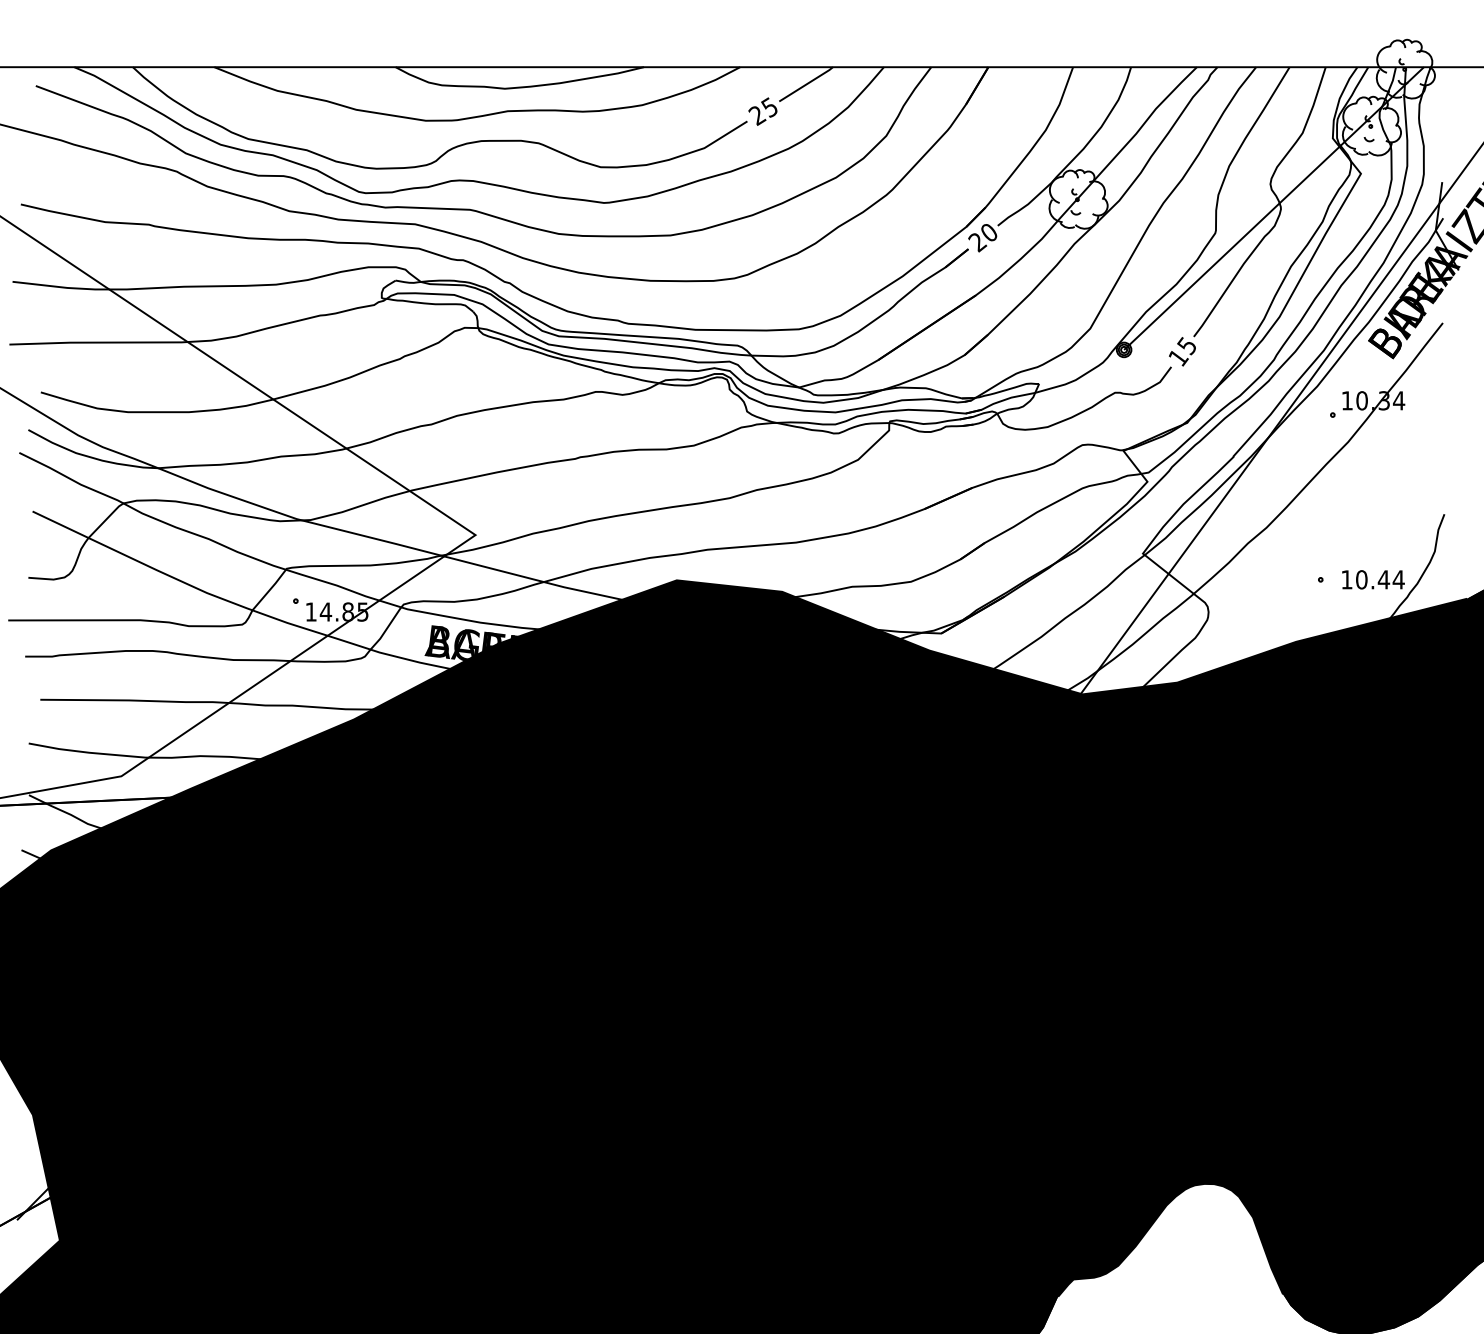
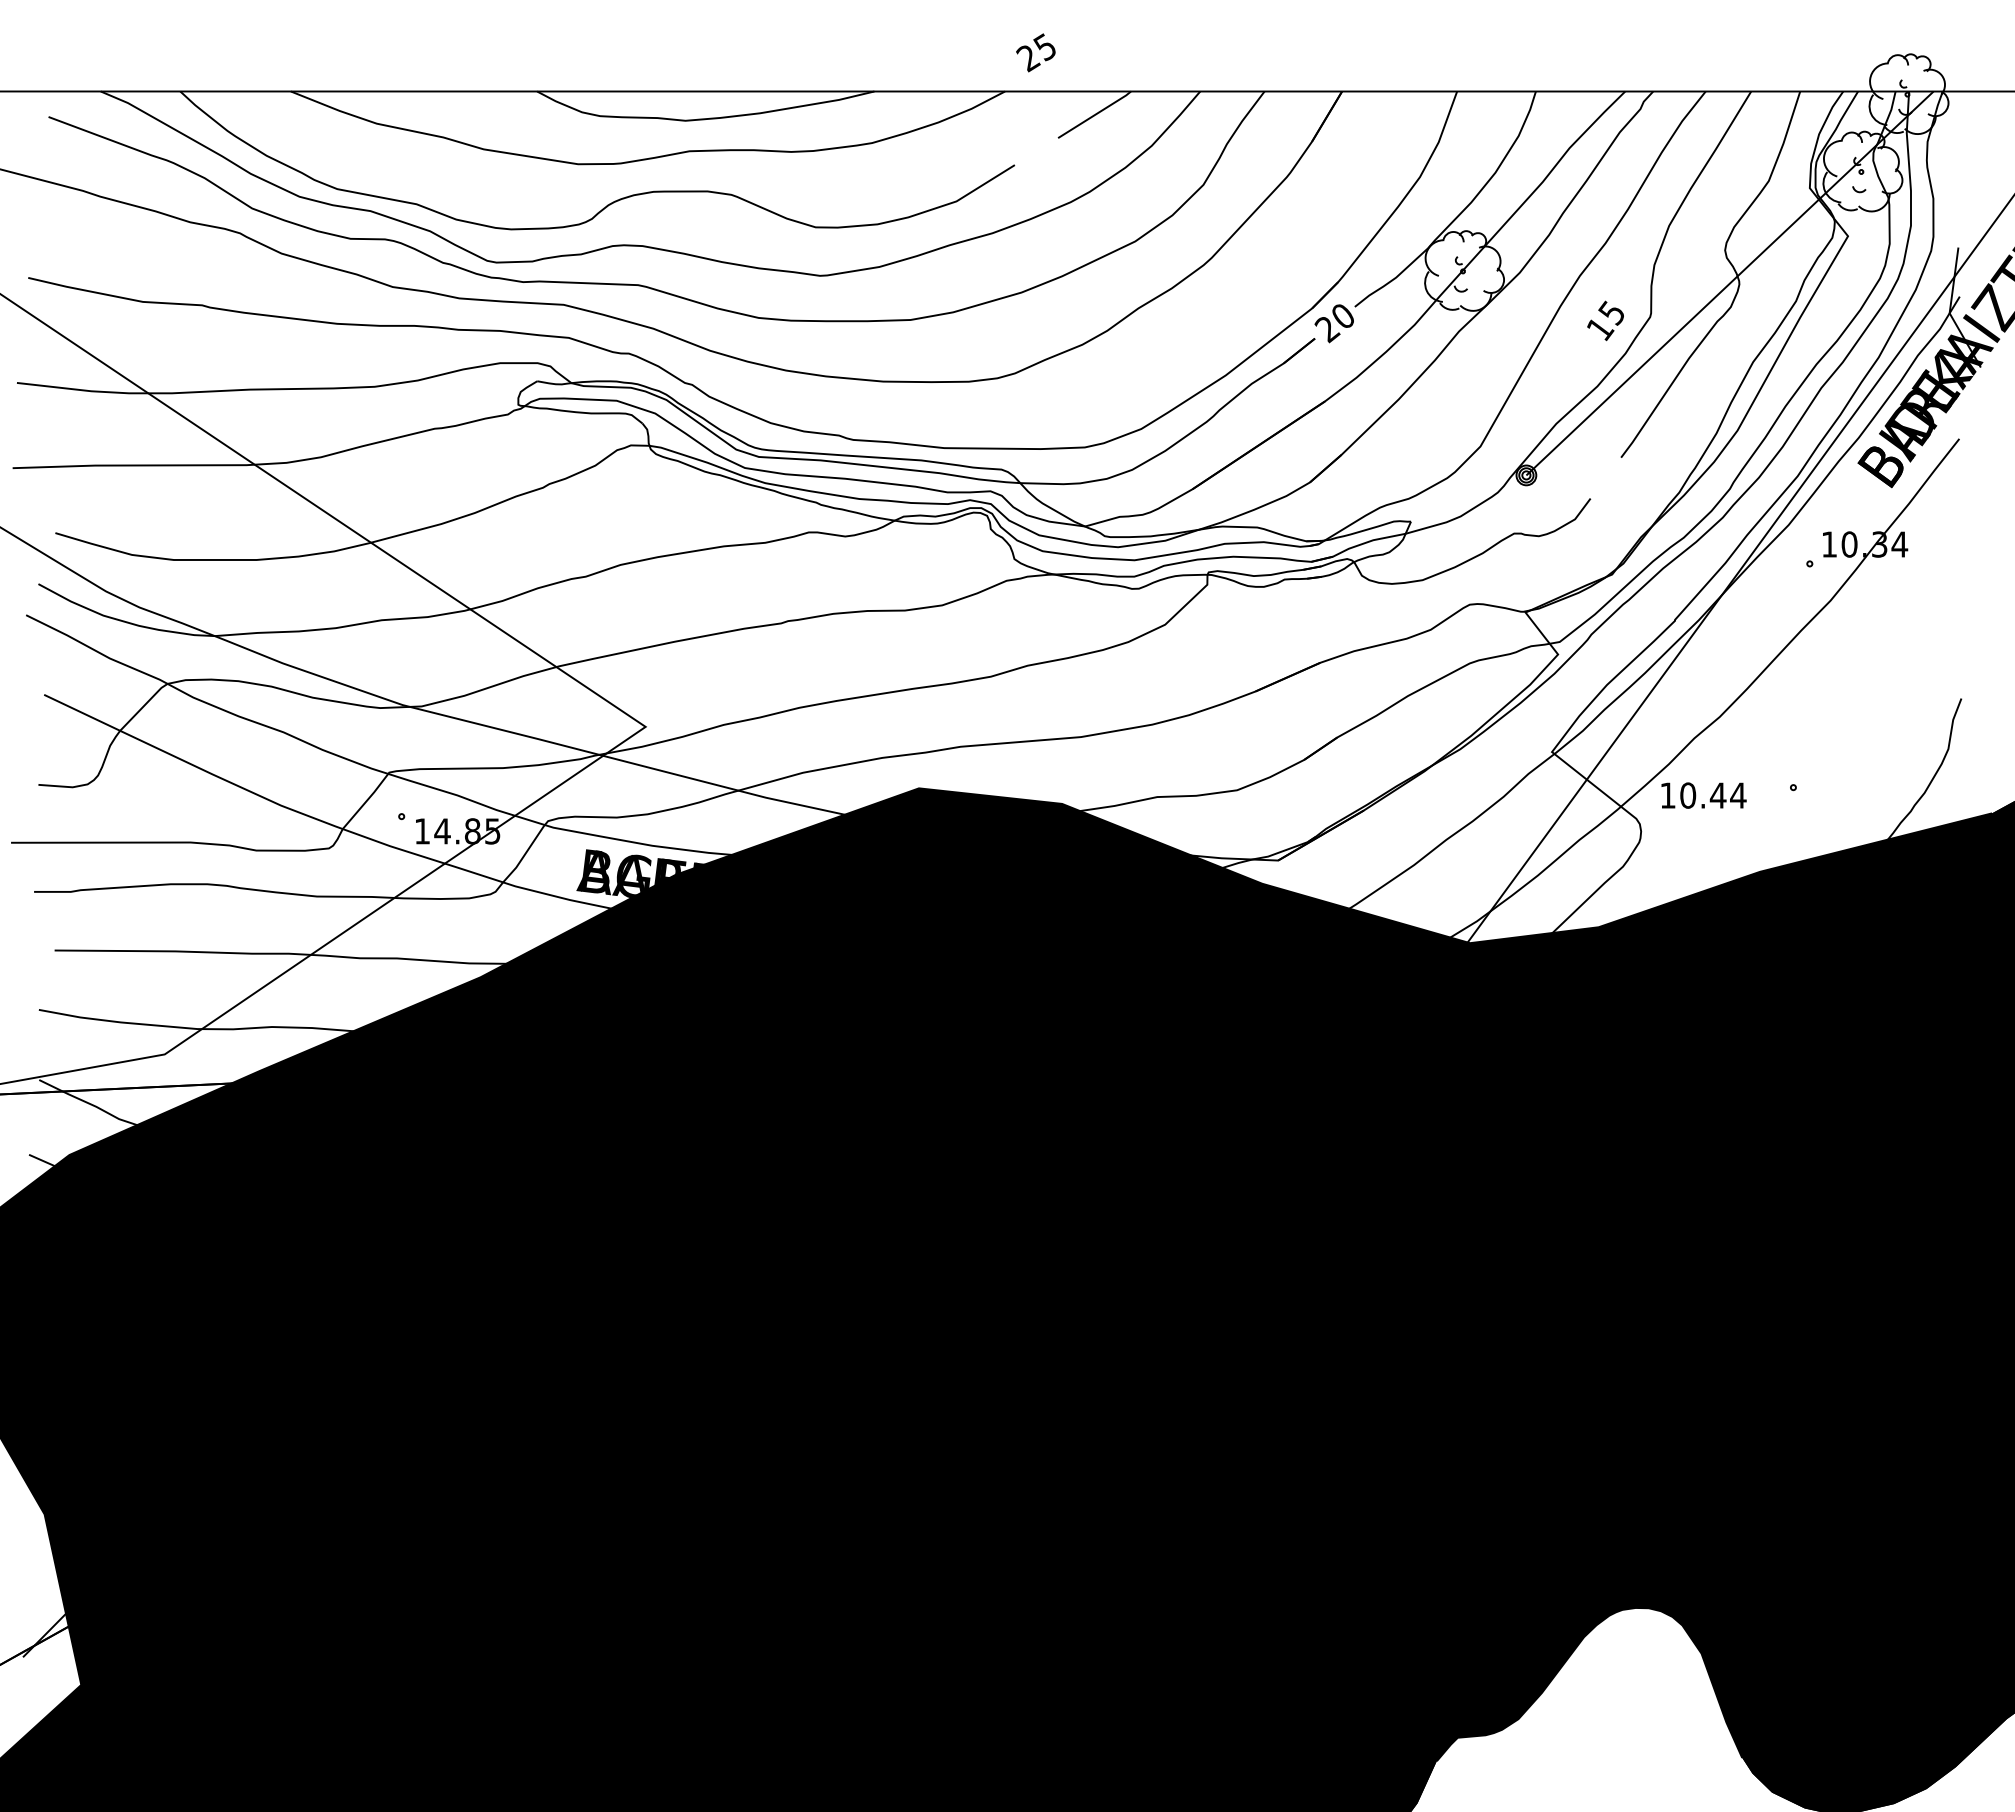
text: (762, 111) -> (1035, 52), moved
text: (1182, 351) -> (1605, 320), moved
text: (1373, 579) -> (1703, 795), moved

